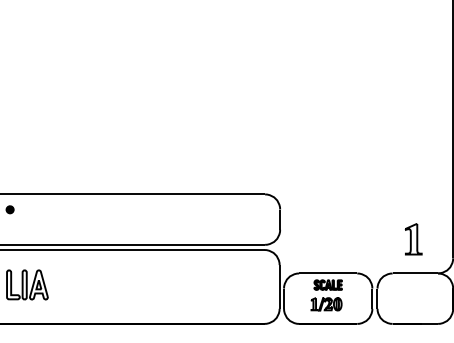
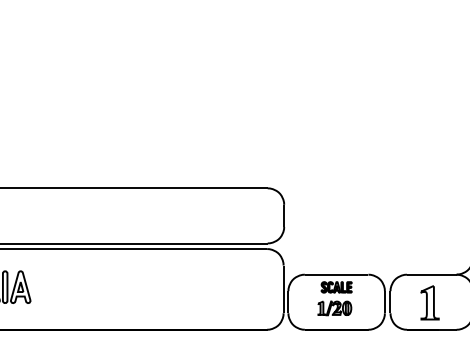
part: (413, 239) -> (429, 303), moved

